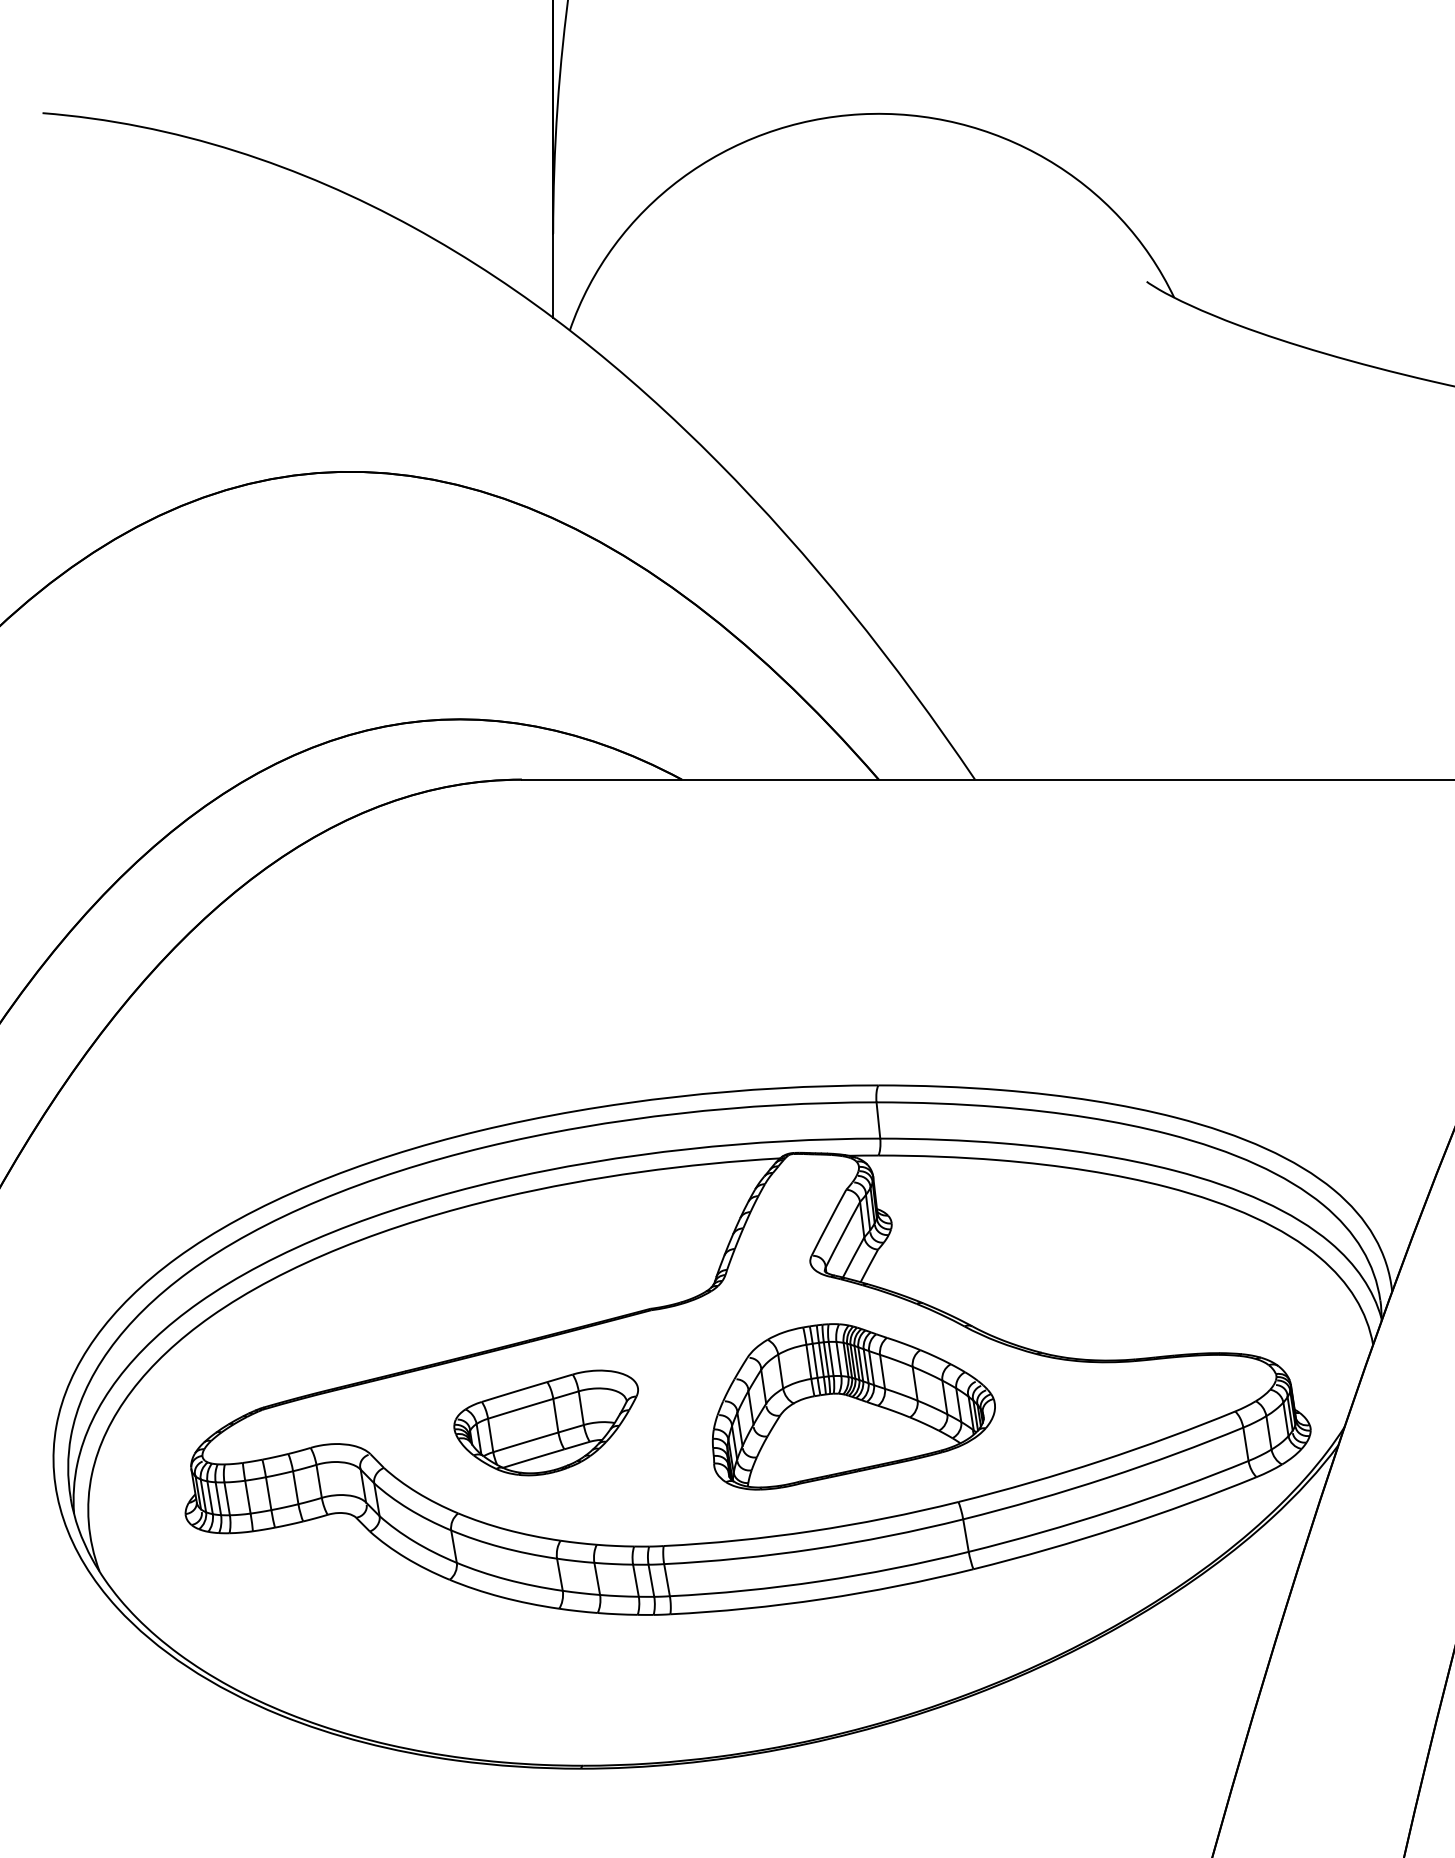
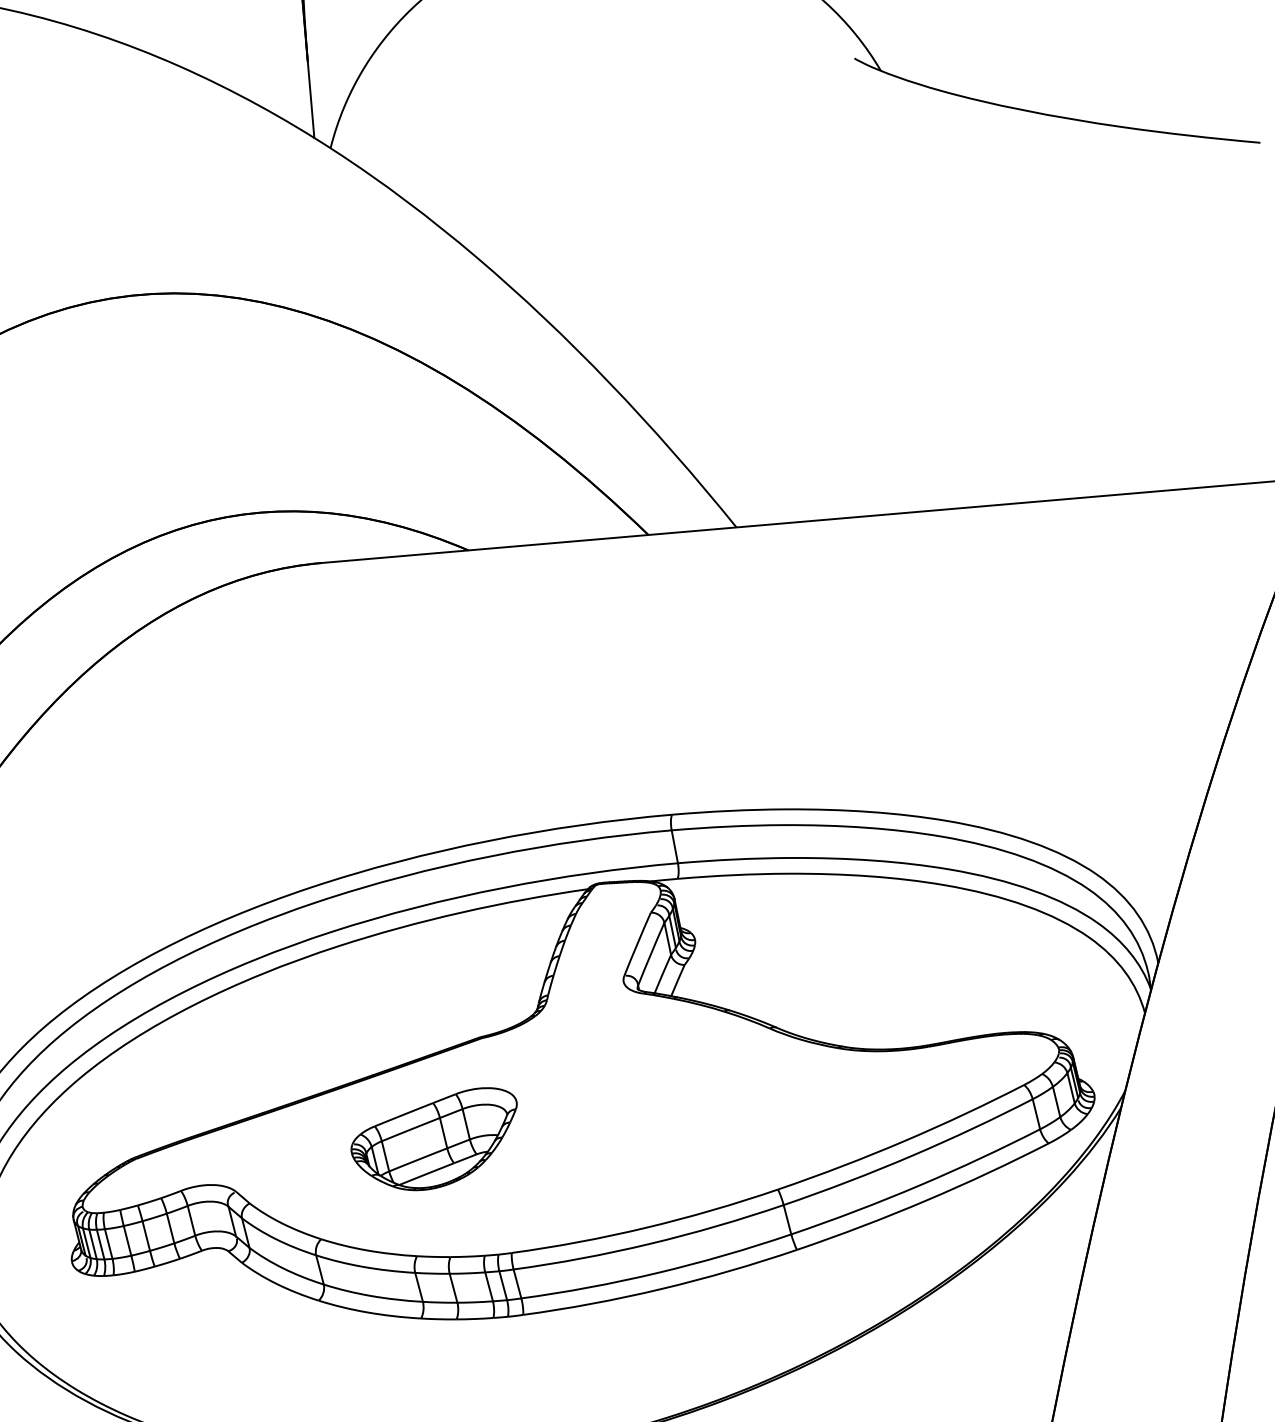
part: (853, 1406) -> (674, 1110), removed
part: (545, 1422) -> (434, 1140), moved

